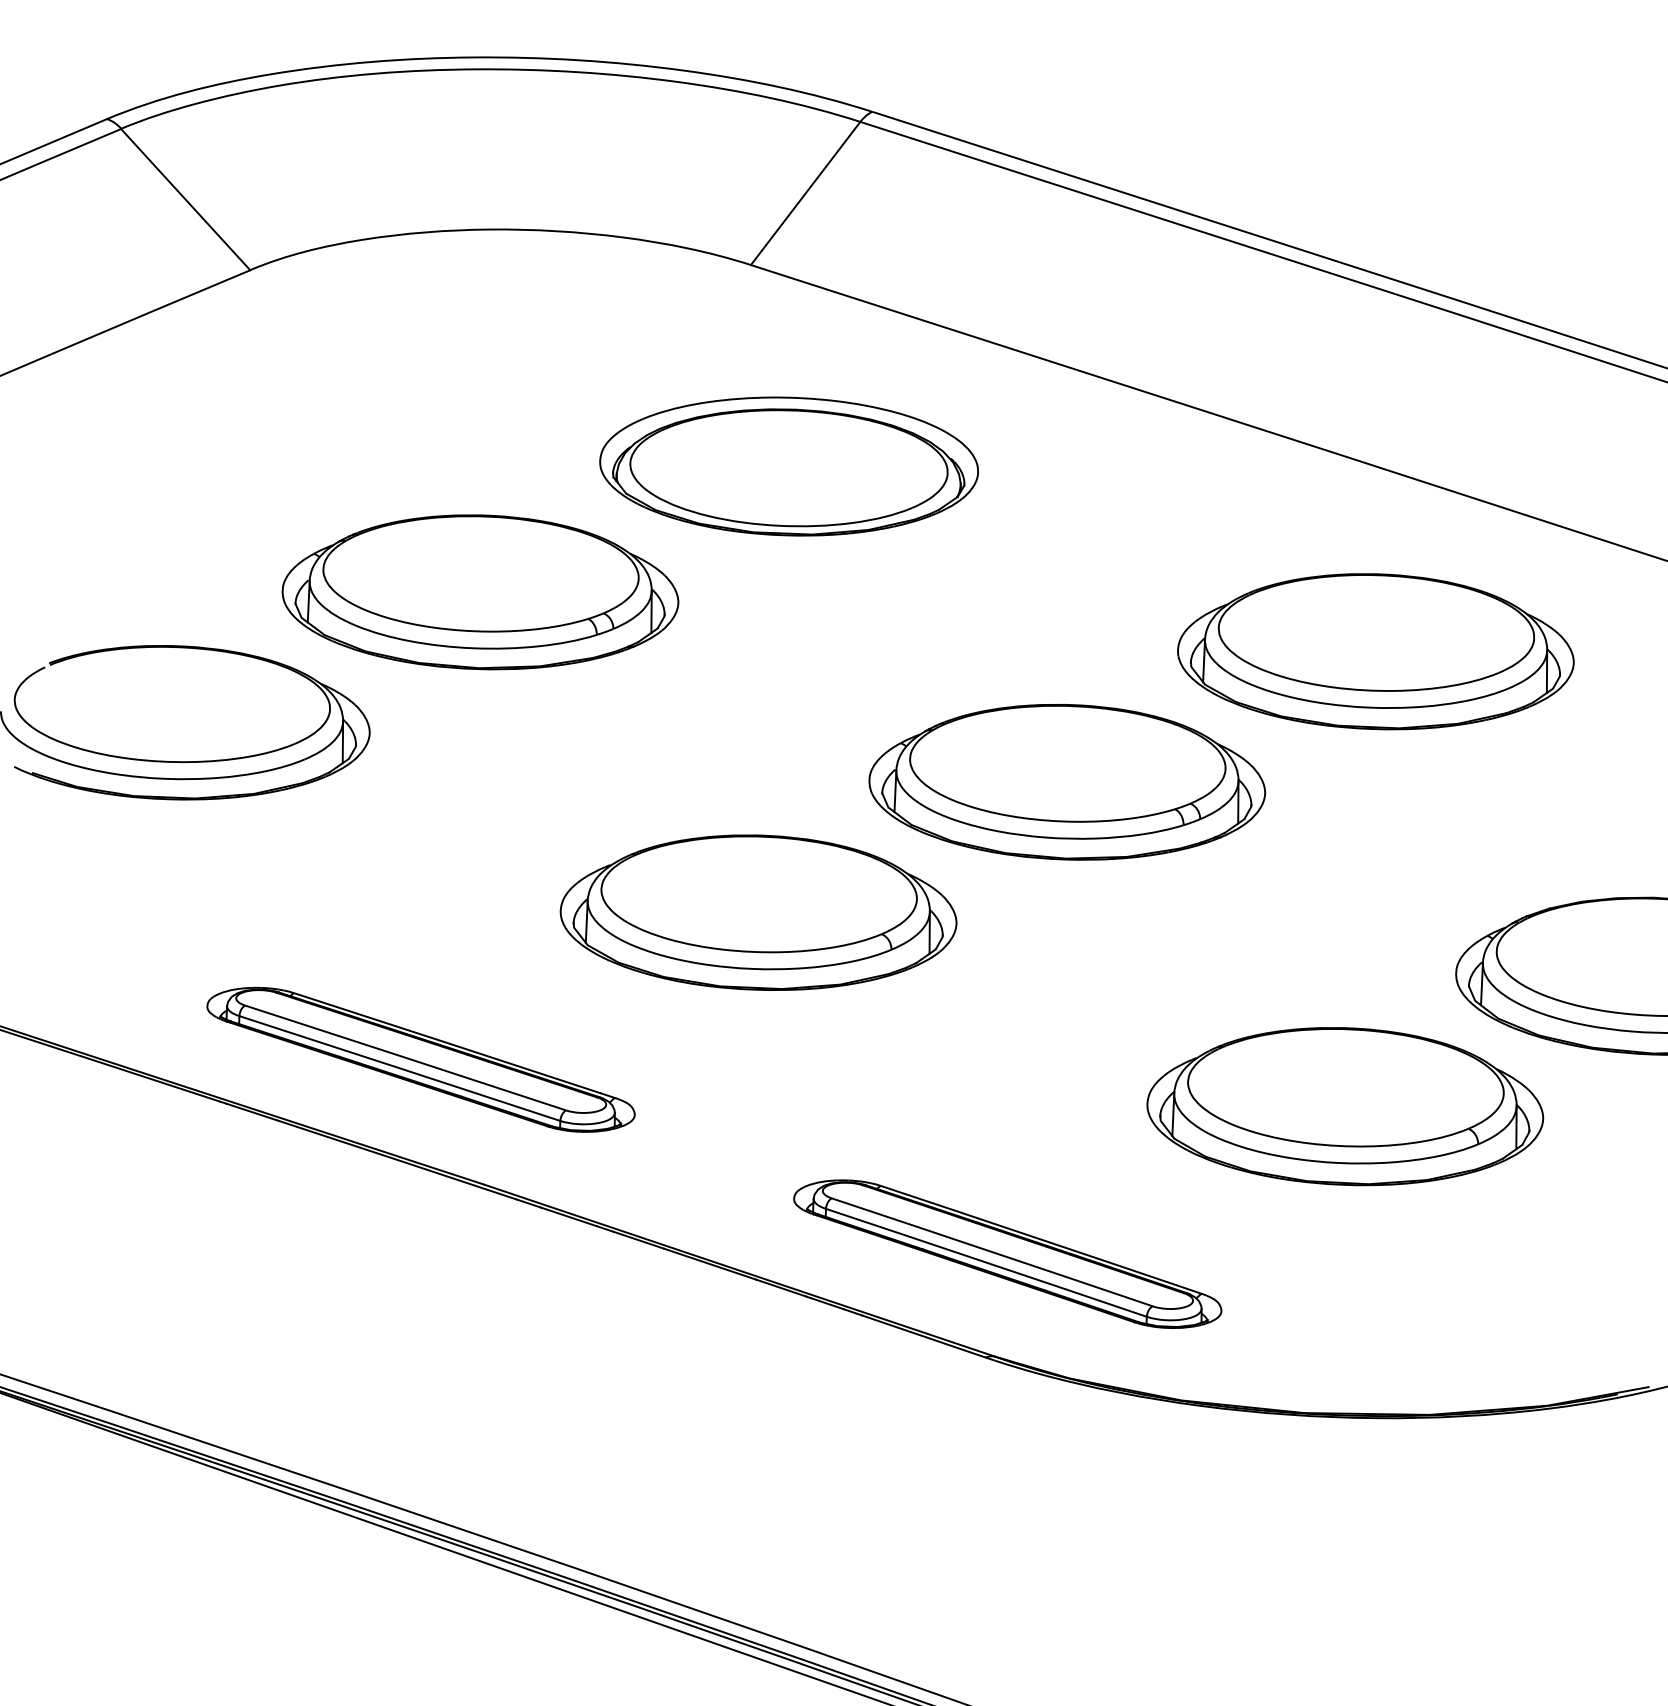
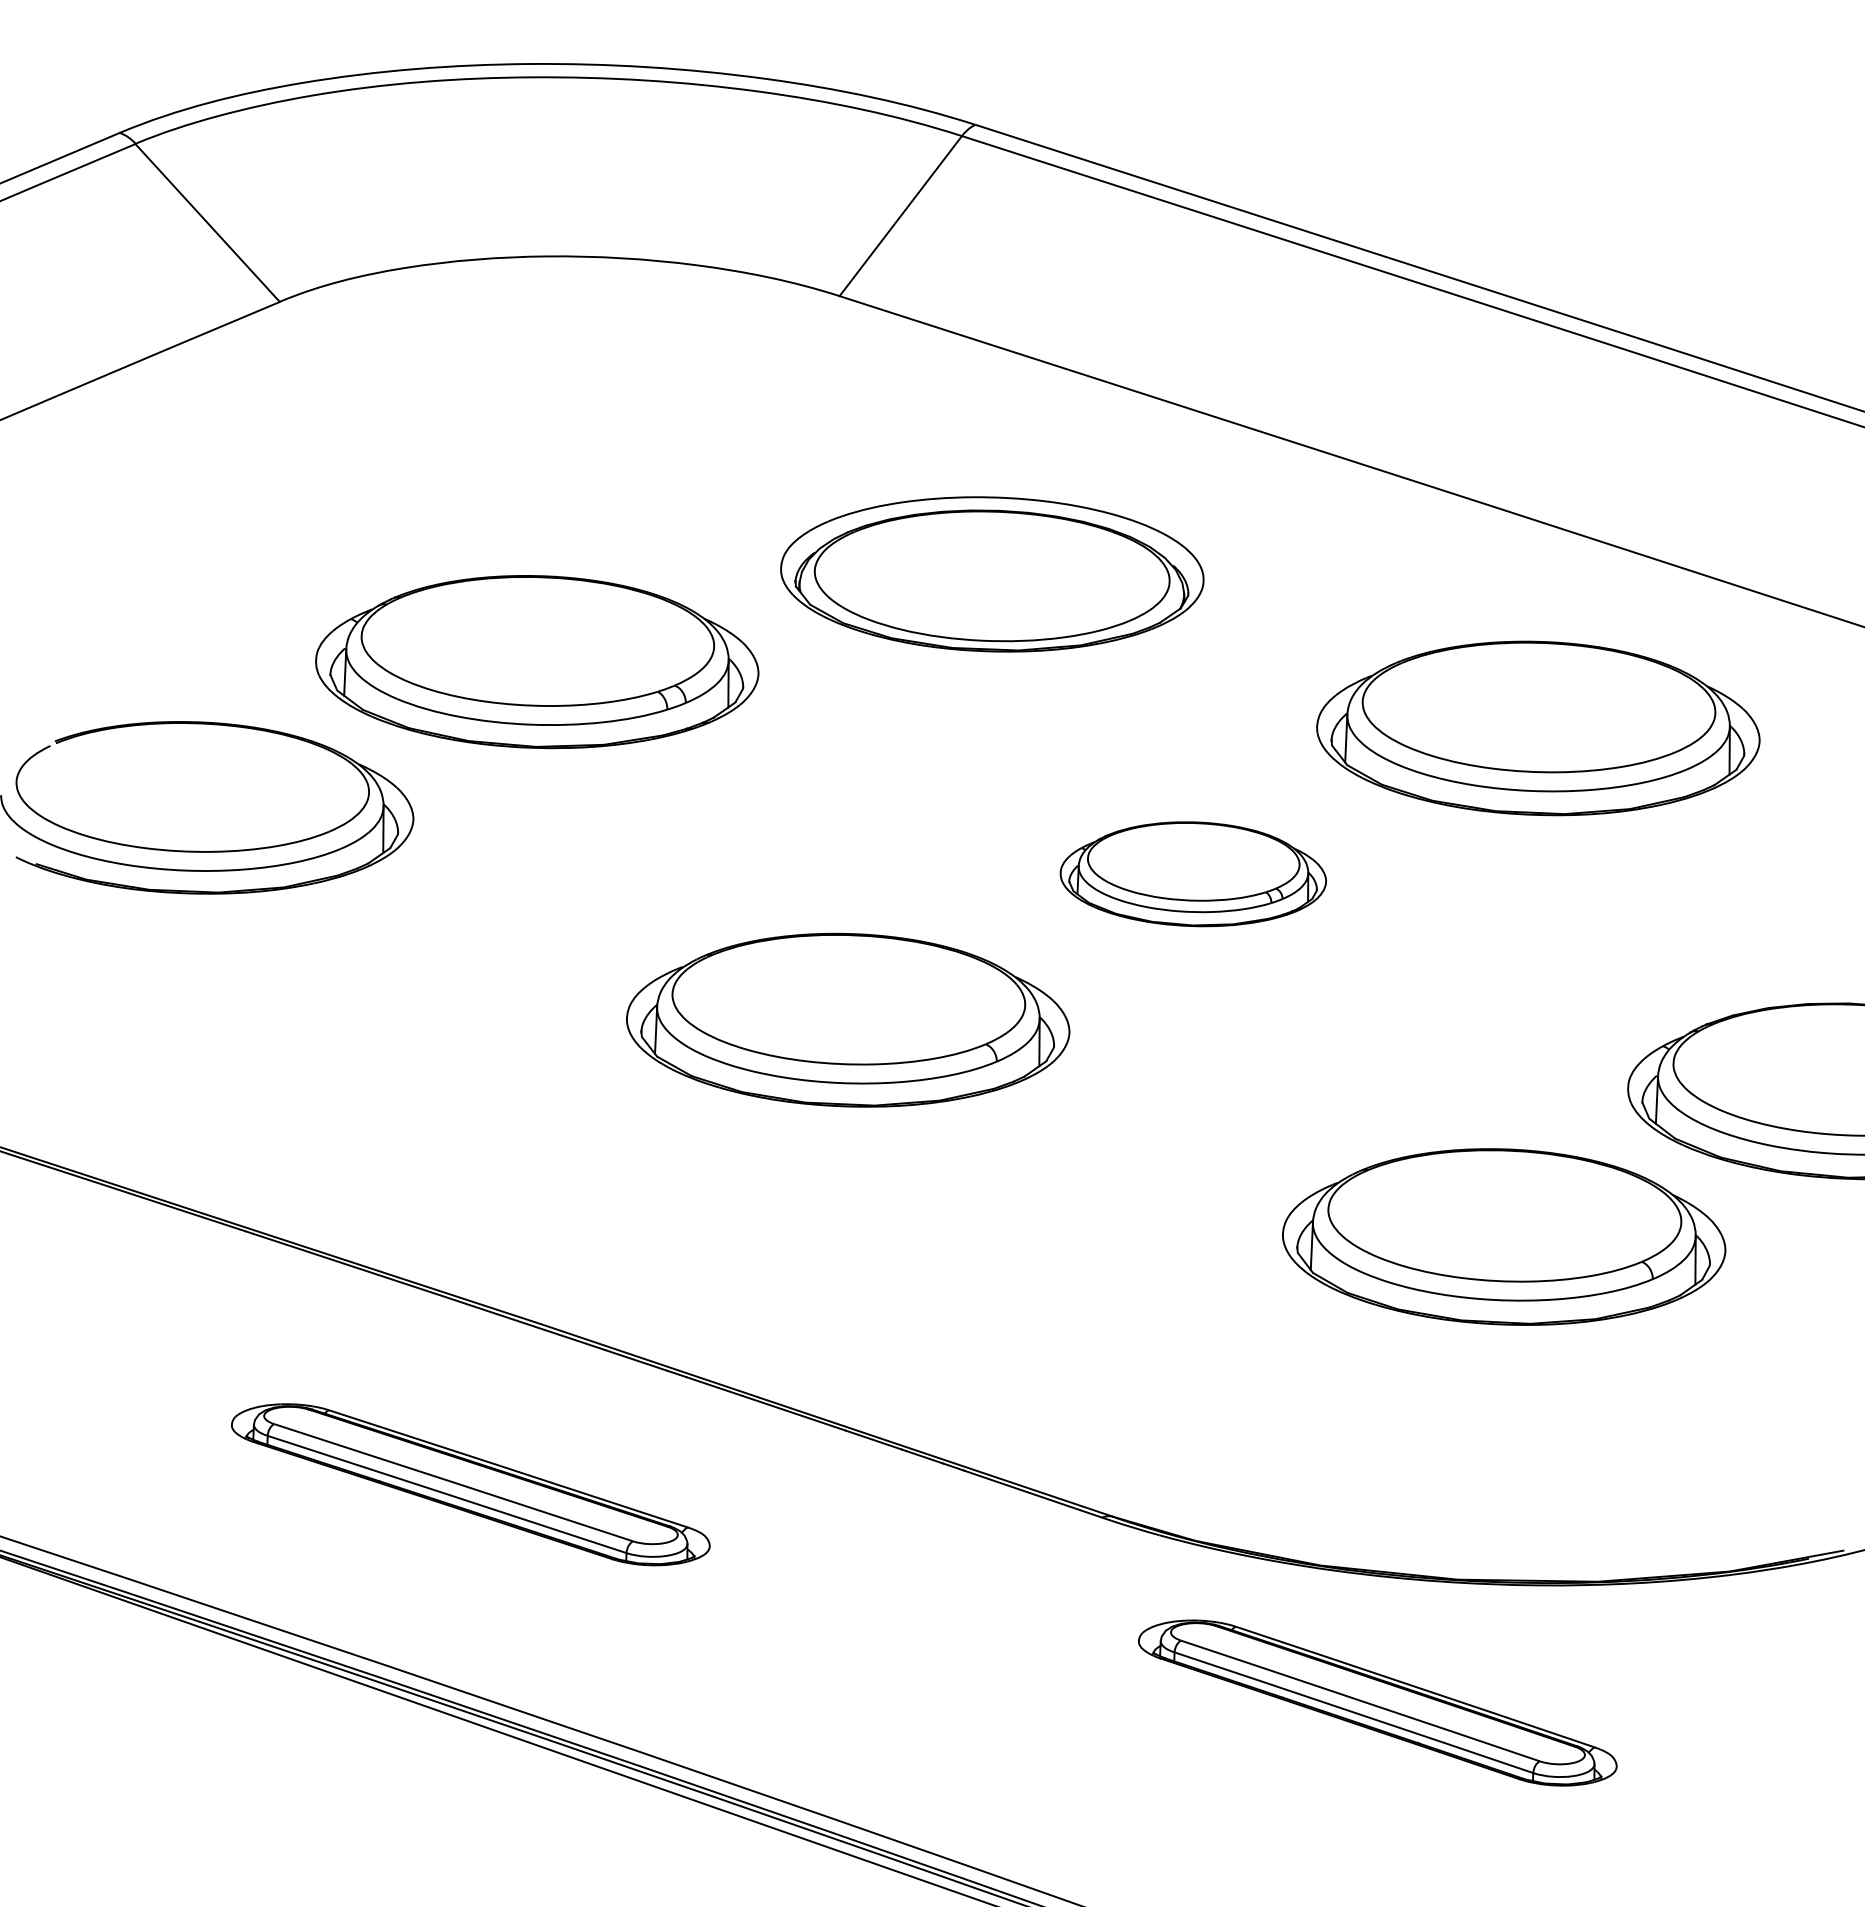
part: (789, 466) -> (992, 574), moved
part: (1067, 781) -> (1193, 873), size x0.6
part: (420, 1059) -> (470, 1484), moved
part: (1007, 1253) -> (1377, 1702), moved

